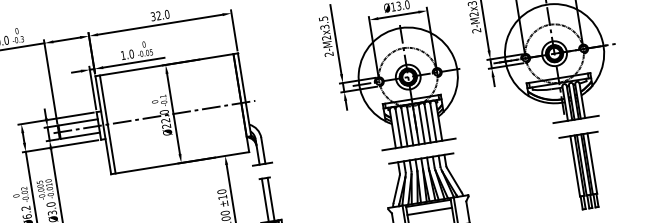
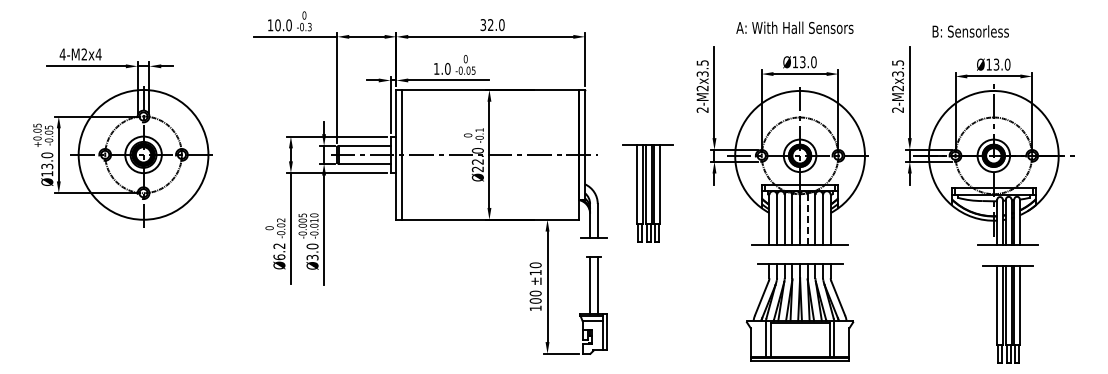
part: (297, 124) -> (647, 193), added
line: (421, 125) -> (807, 220), solid -> dashed
line: (429, 211) -> (799, 333), removed

